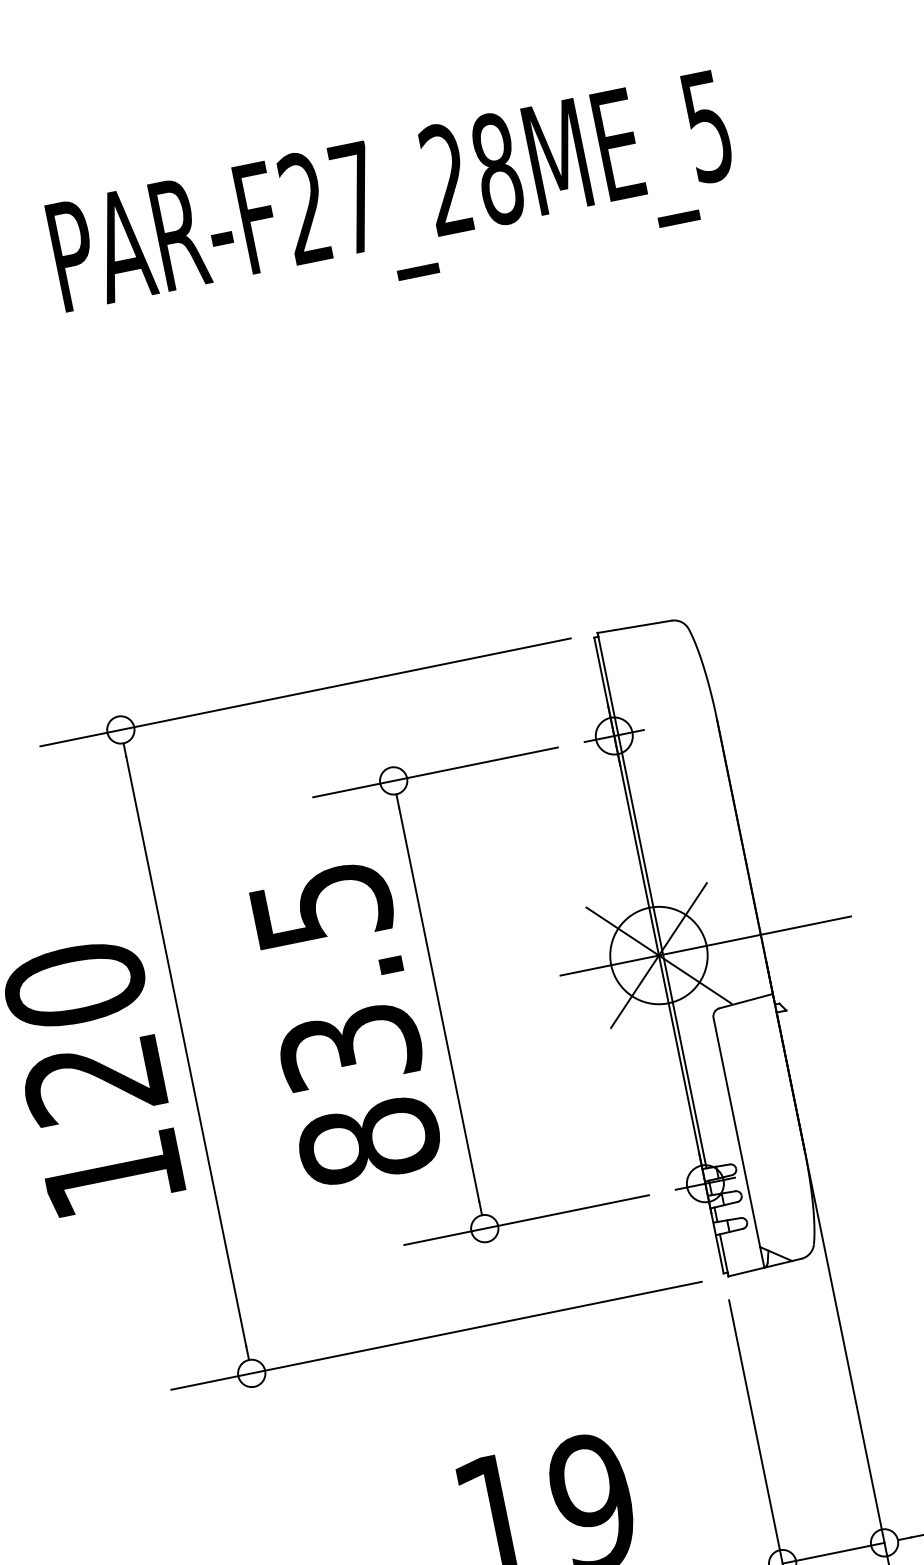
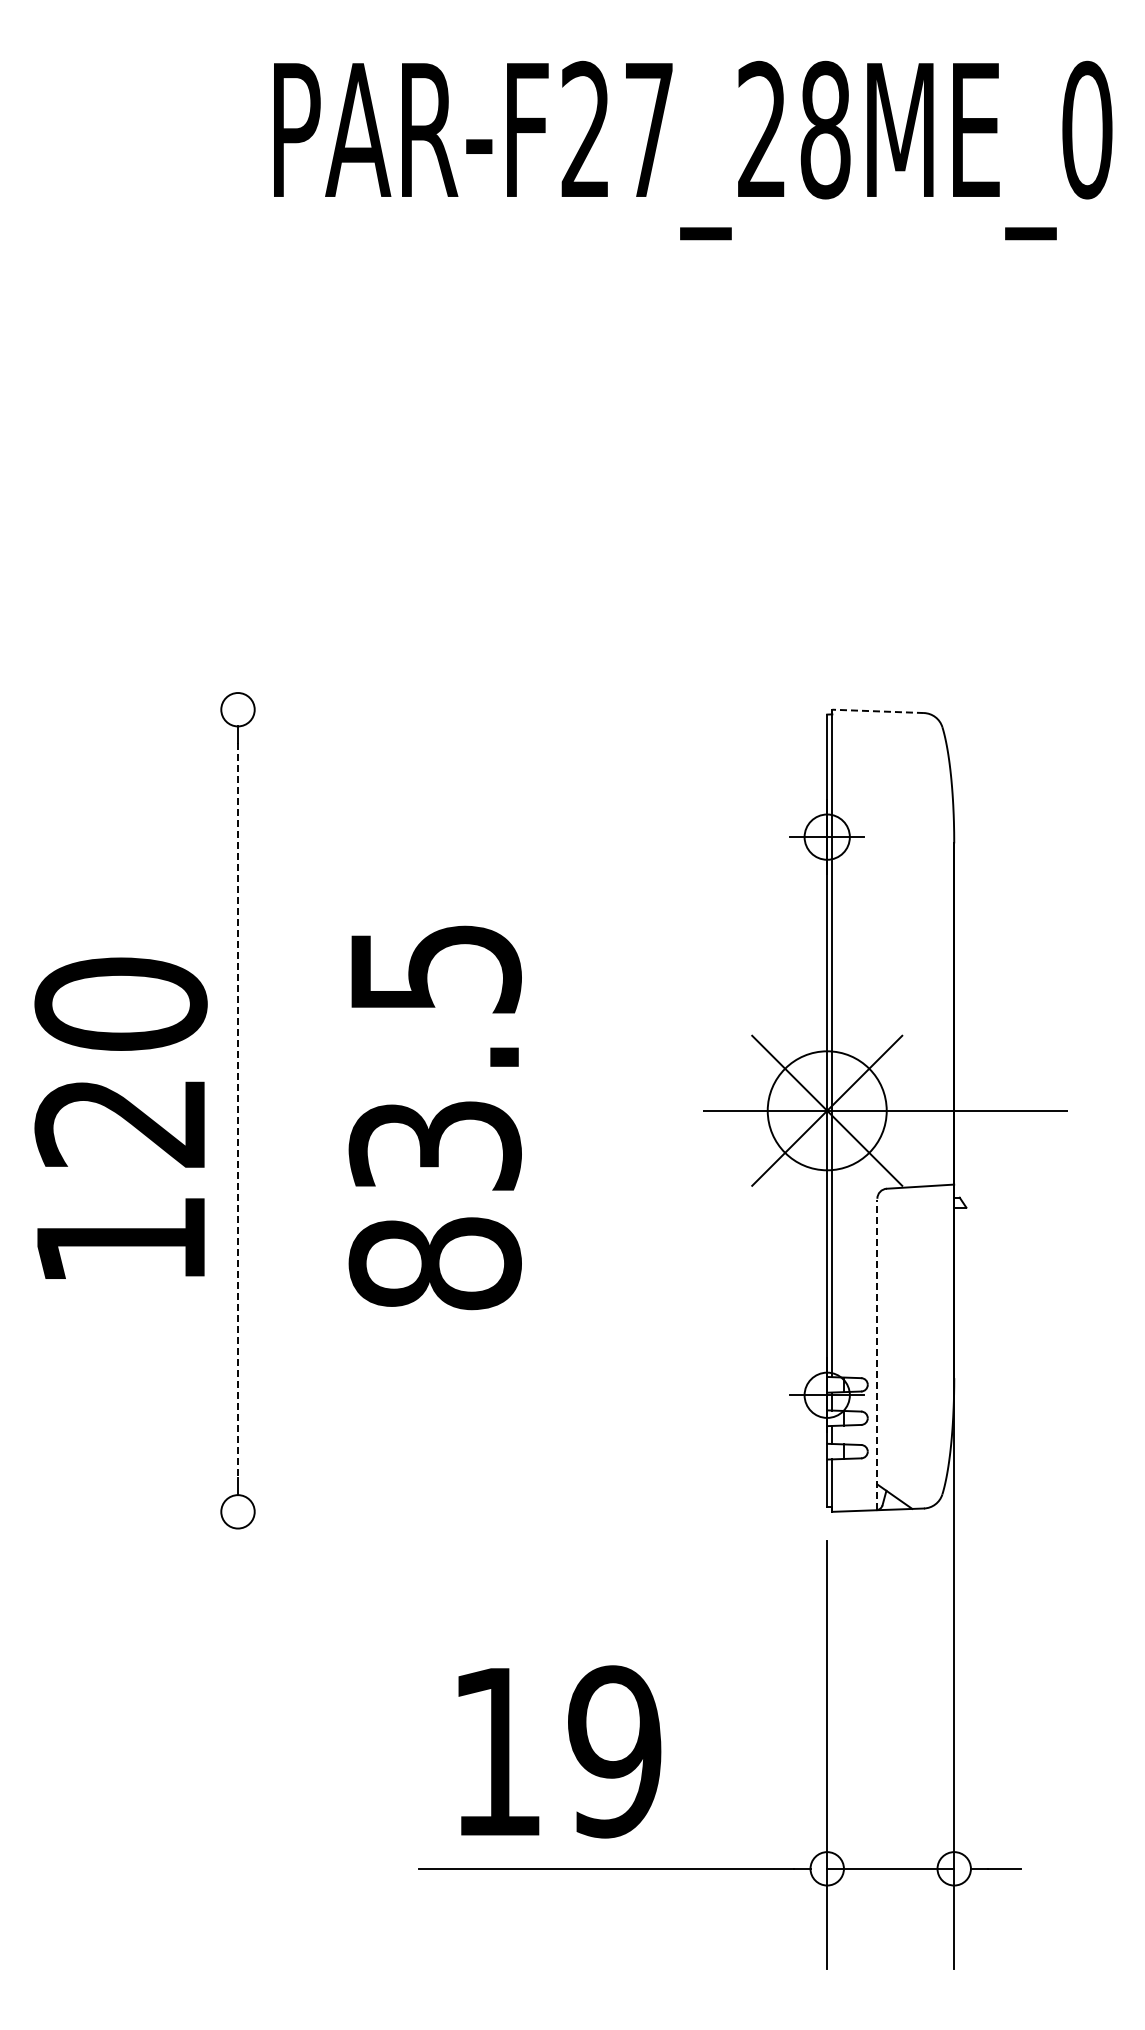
text: (707, 125) -> (1087, 129), PAR-F27_28ME_5 -> PAR-F27_28ME_0
line: (634, 626) -> (878, 711), solid -> dashed
line: (304, 692) -> (467, 709), removed
part: (439, 1004) -> (552, 1115), removed
line: (186, 1051) -> (238, 1110), solid -> dashed
line: (739, 1142) -> (877, 1354), solid -> dashed
line: (435, 1335) -> (467, 1511), removed

